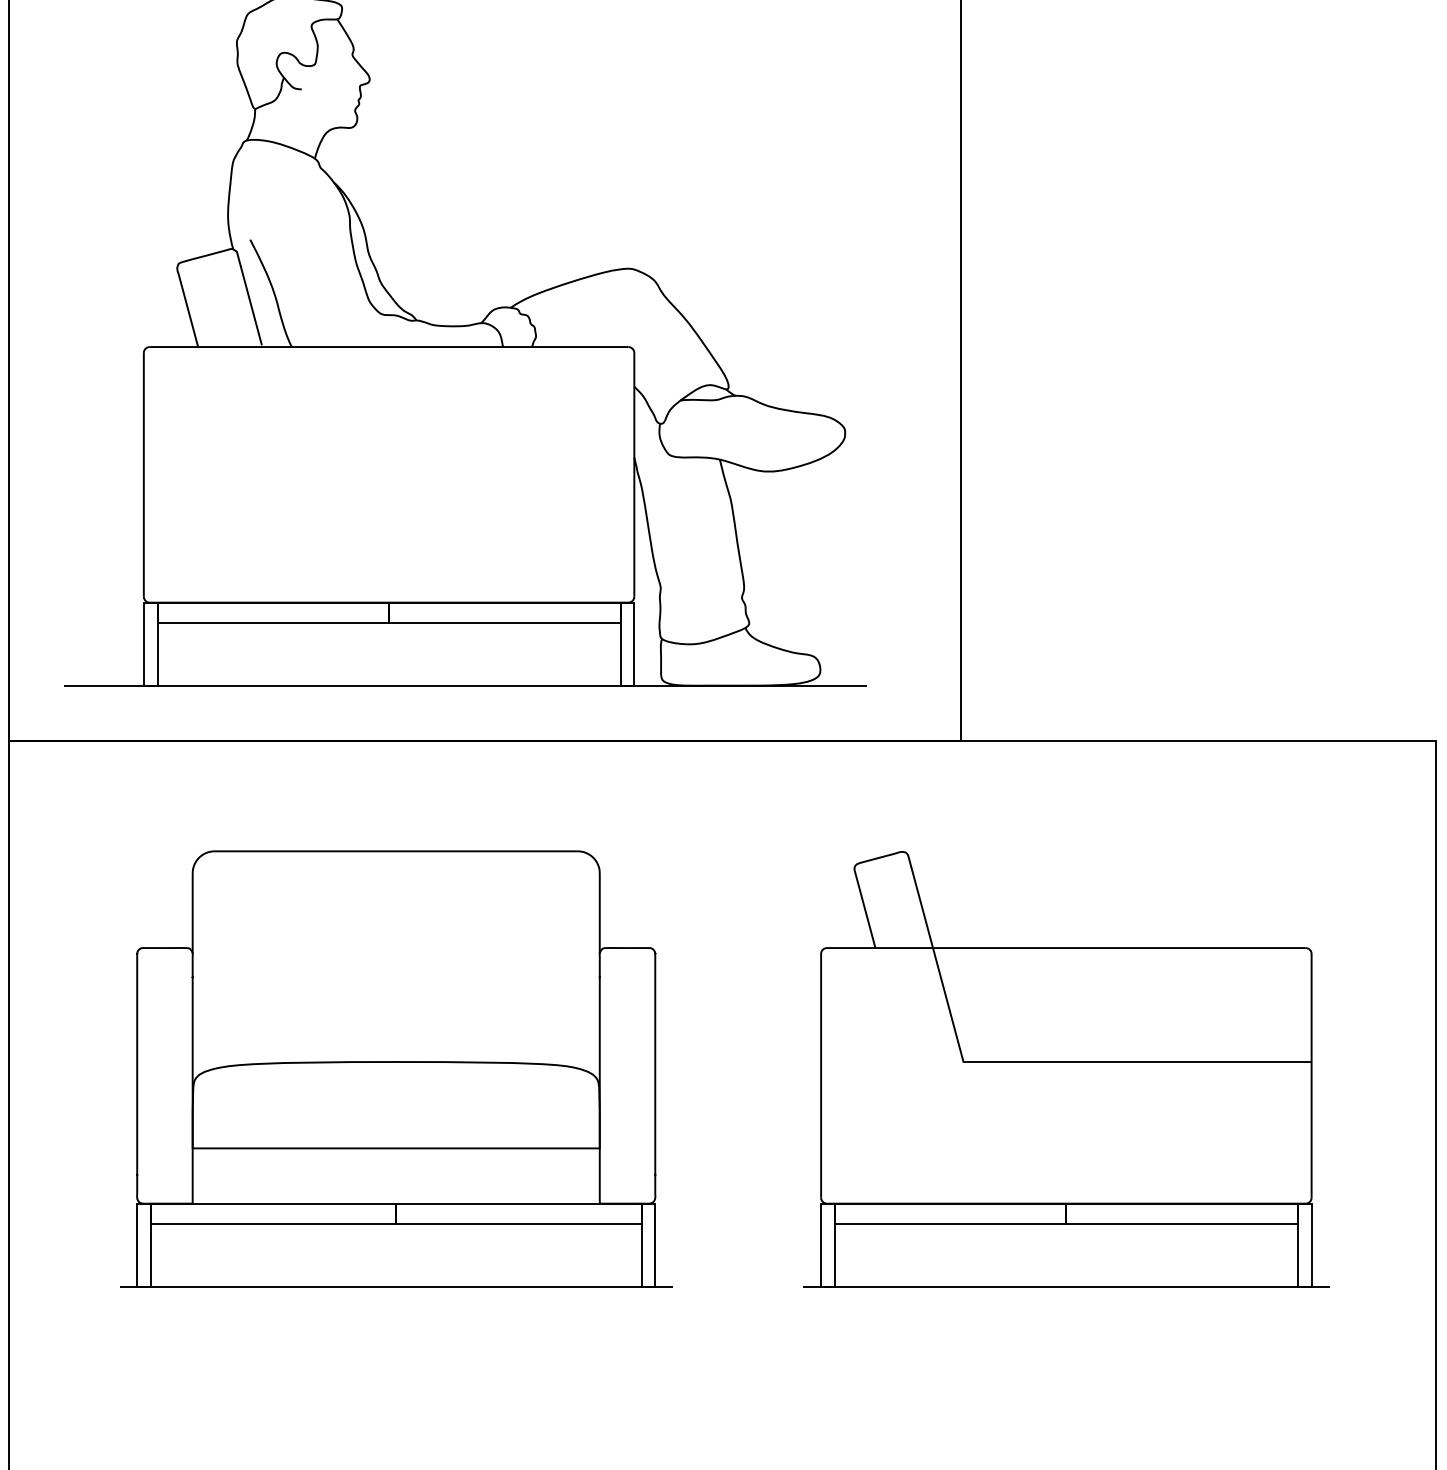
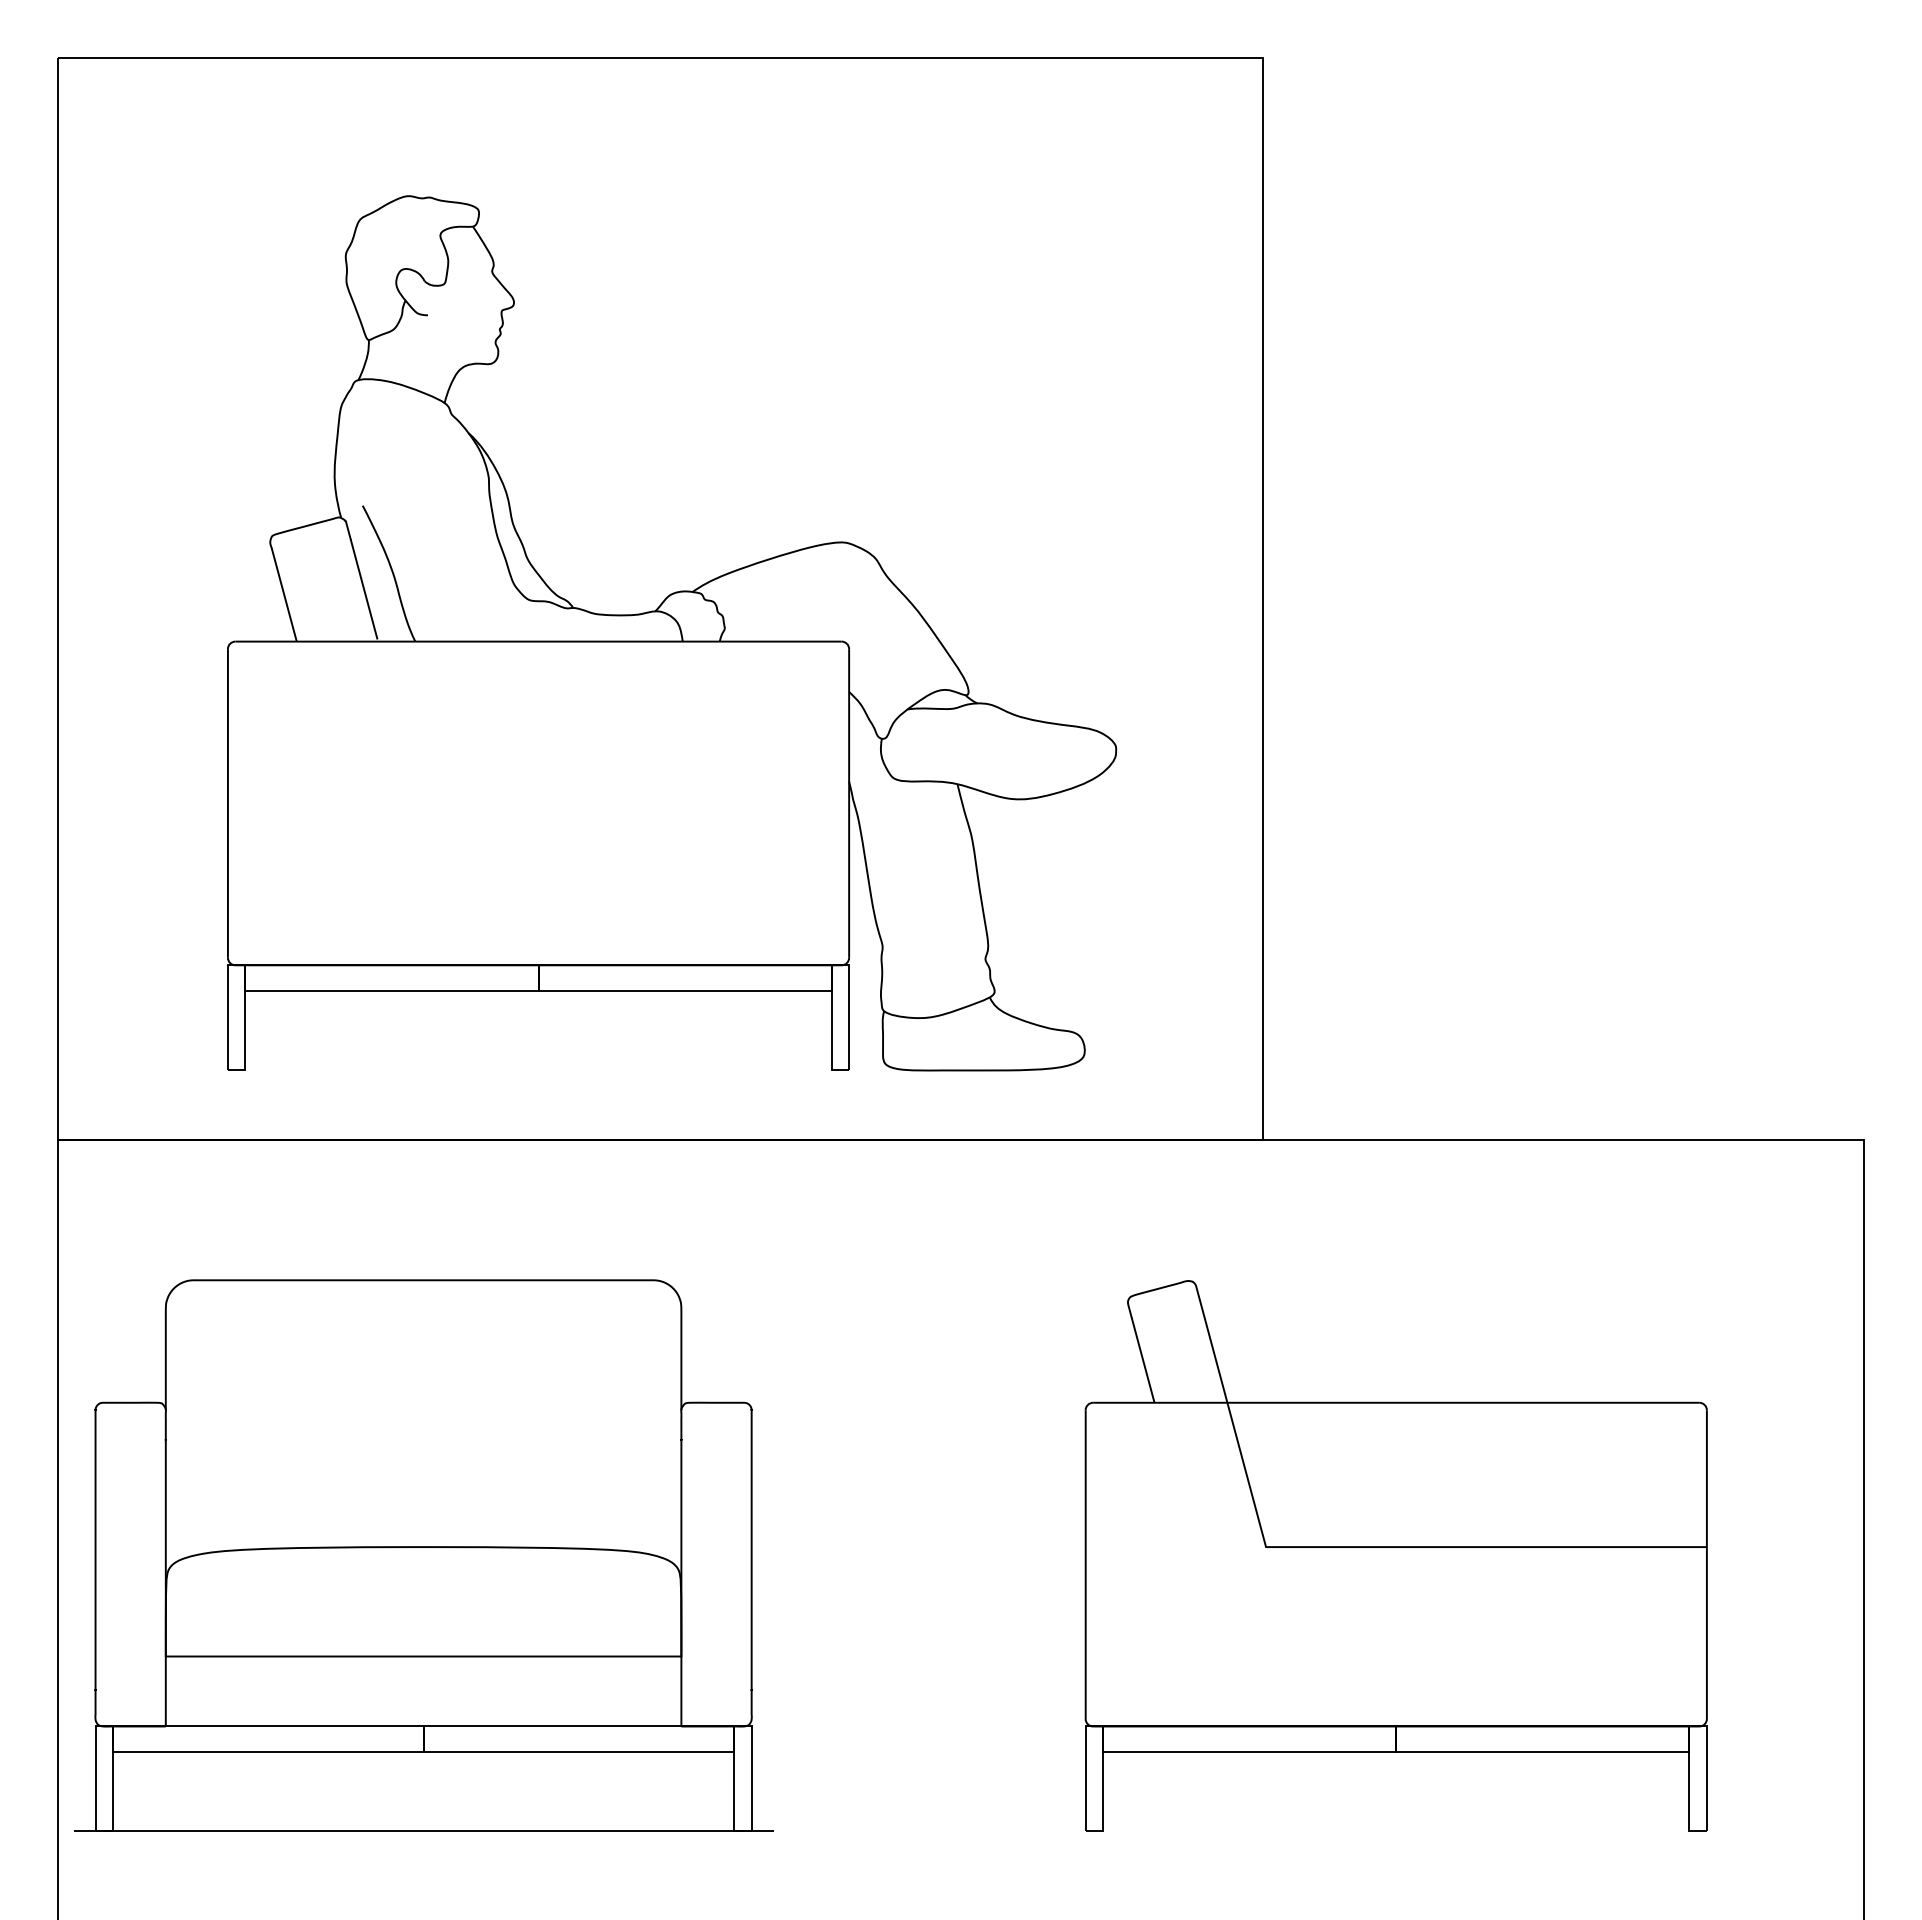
line: (464, 685) -> (634, 1070), removed
part: (396, 1068) -> (423, 1555), moved
line: (1065, 1286) -> (1395, 1831), removed

